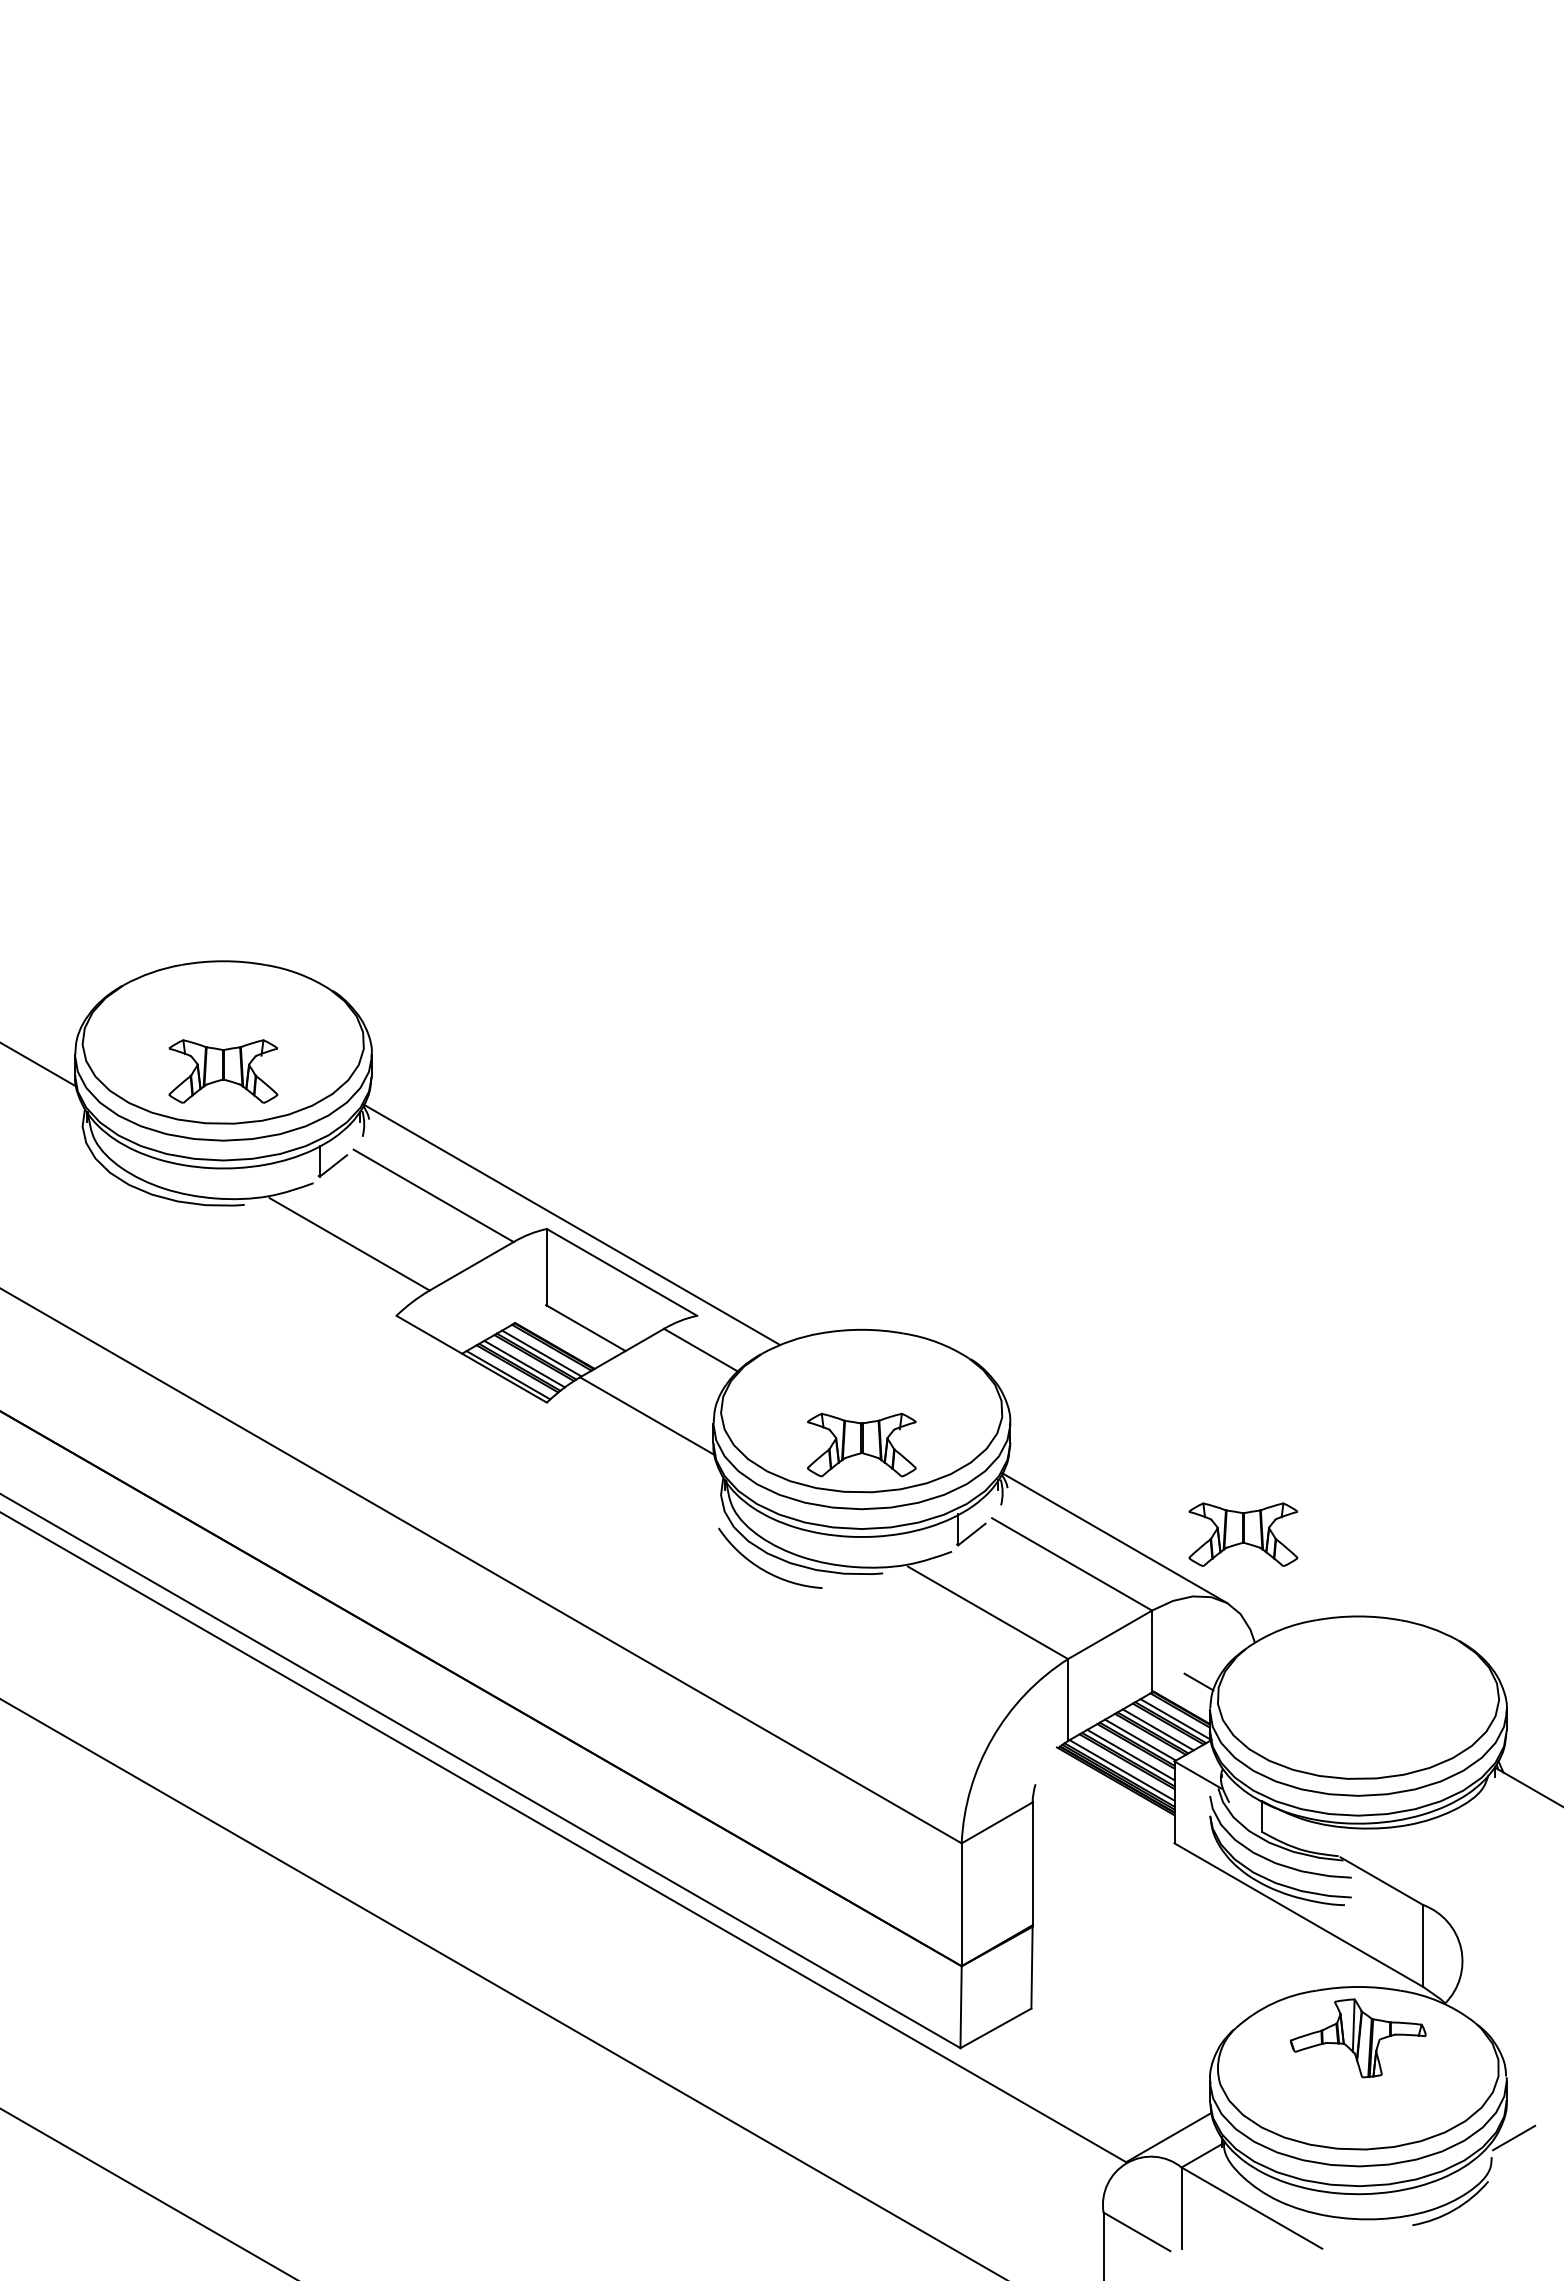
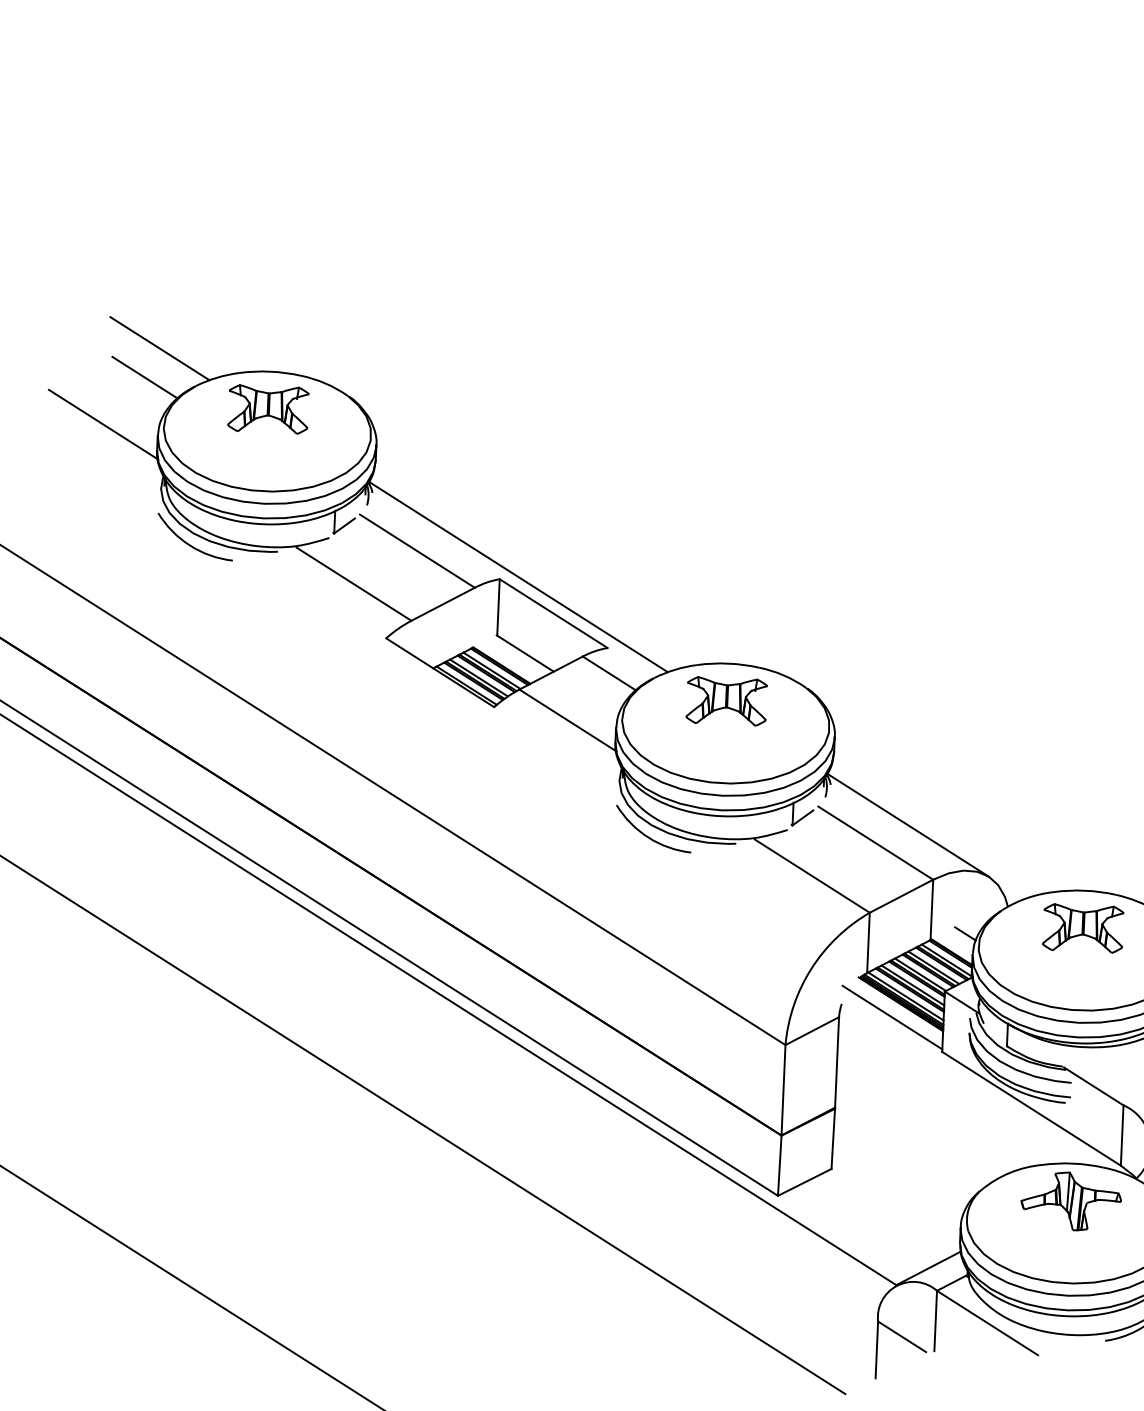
line: (72, 936) -> (159, 348), added
line: (53, 976) -> (144, 377), added
part: (223, 1071) -> (268, 409), moved
arc: (125, 1200) -> (190, 544), added
part: (861, 1444) -> (726, 700), moved
part: (1243, 1534) -> (1083, 928), moved
line: (1104, 1799) -> (892, 1017), added

